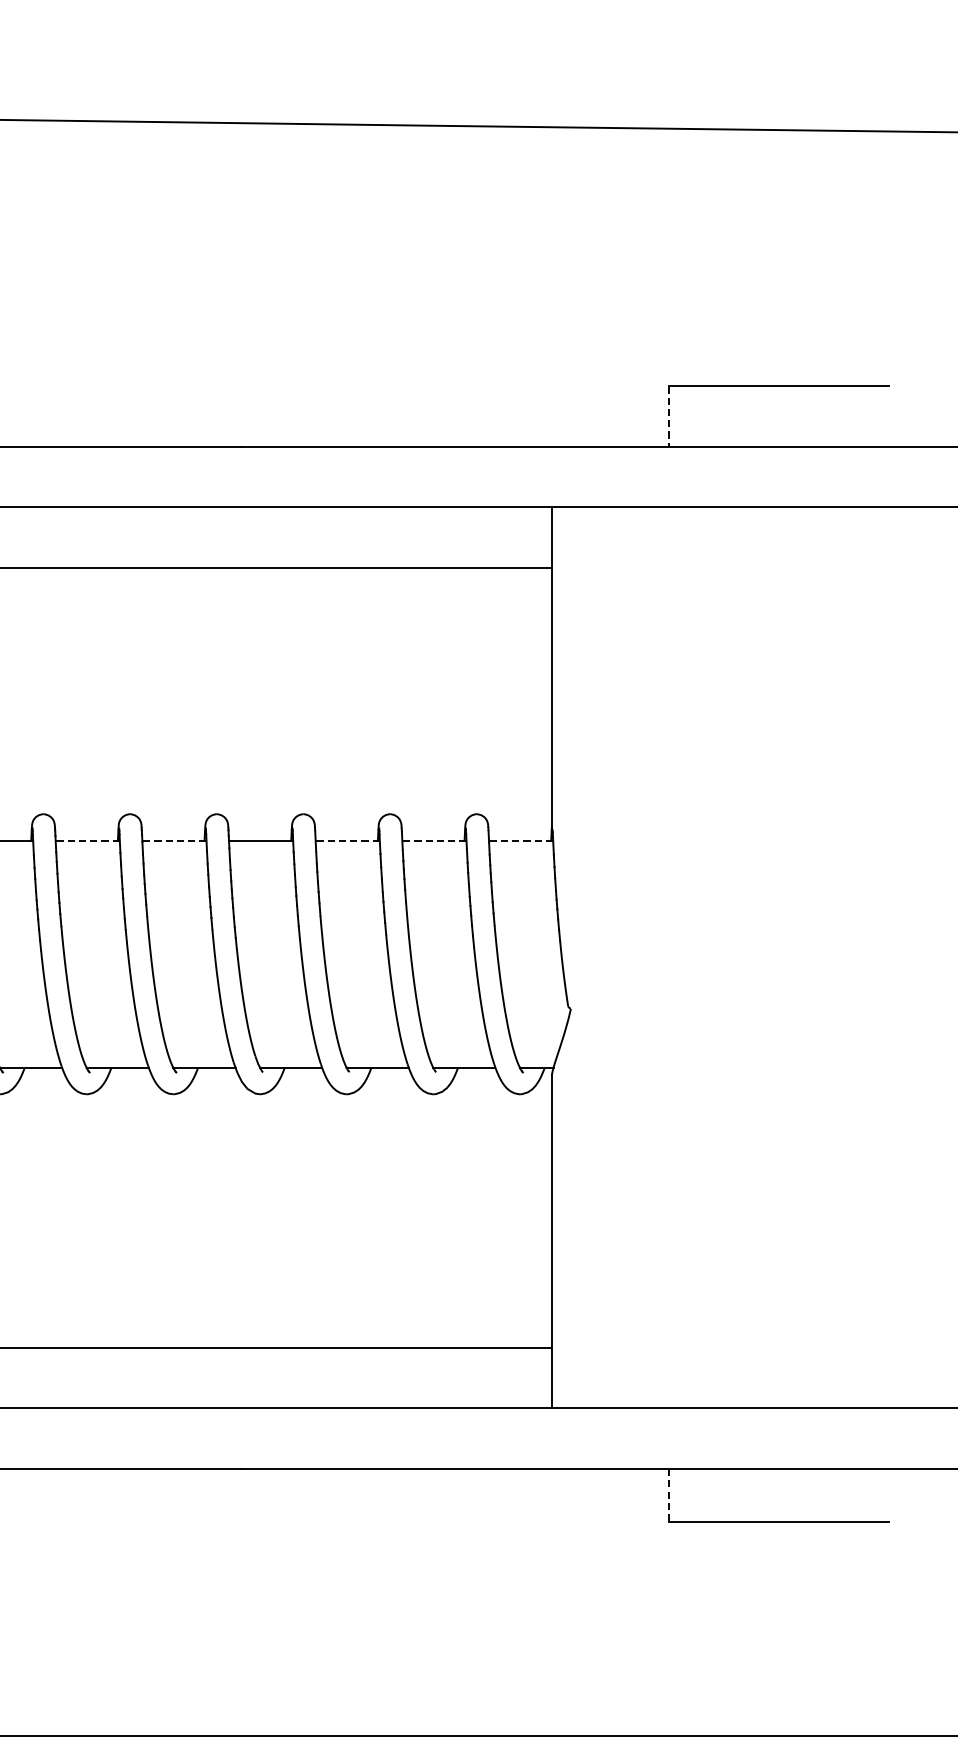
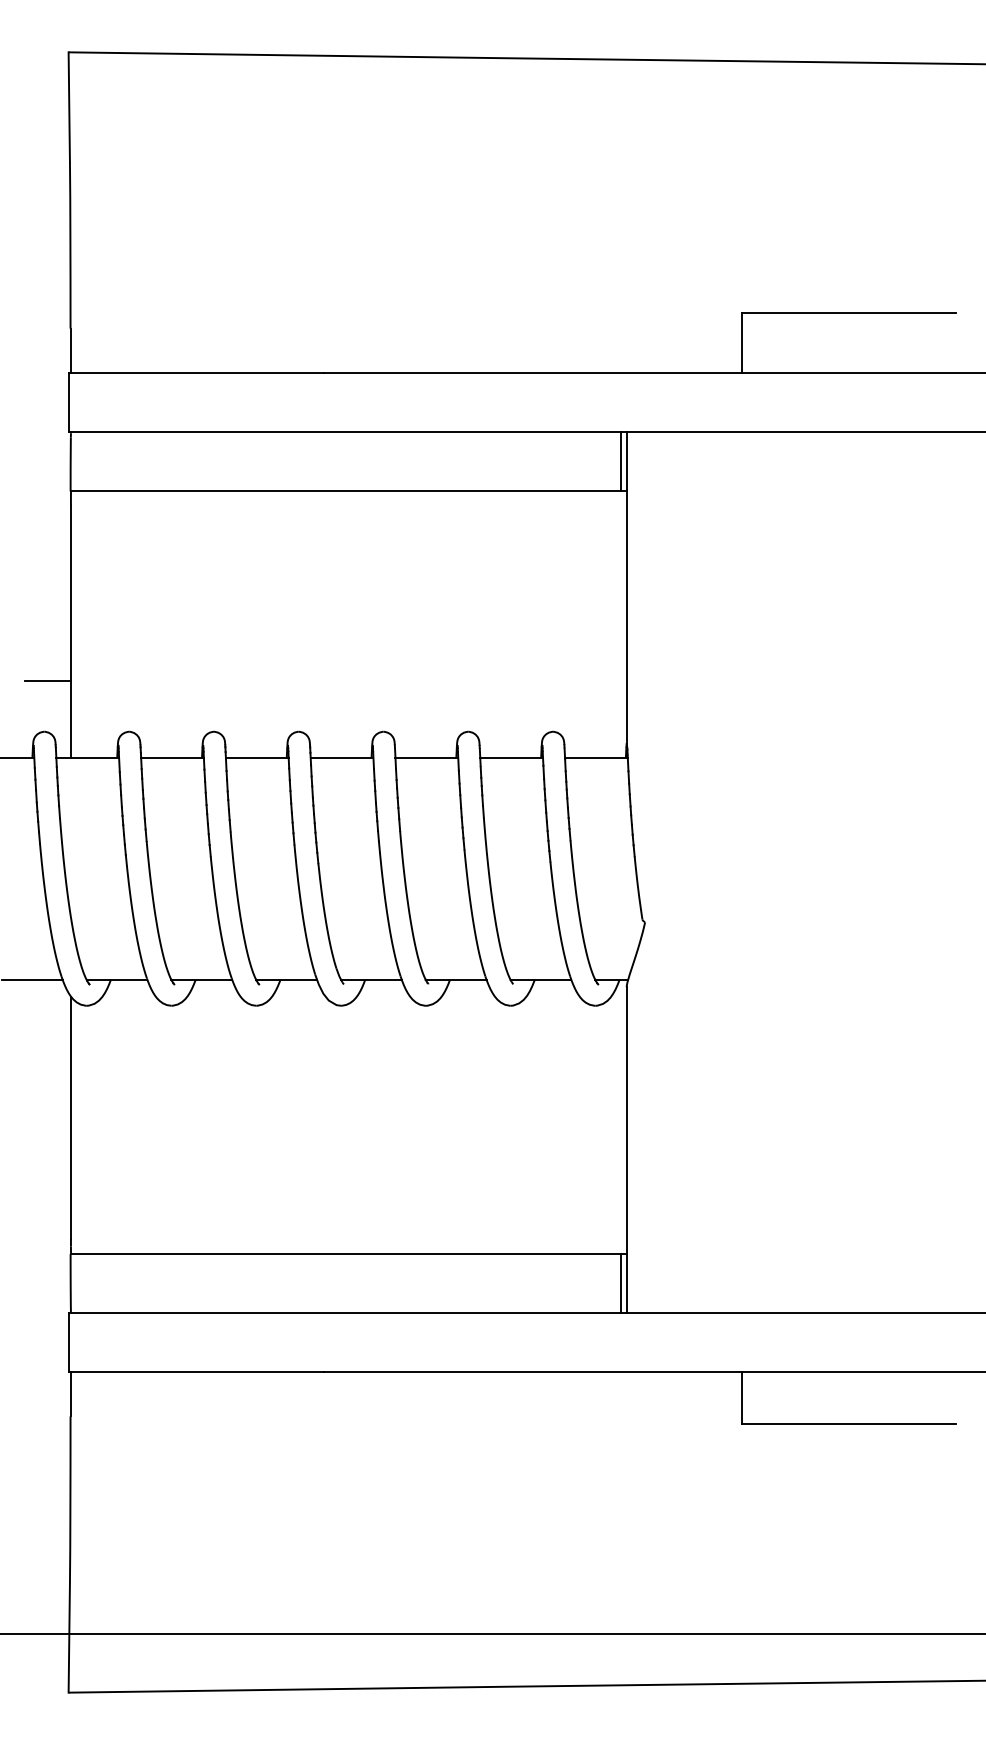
line: (669, 416) -> (741, 342), dashed -> solid
line: (546, 537) -> (621, 461), added
line: (87, 840) -> (172, 757), dashed -> solid
line: (173, 840) -> (256, 757), dashed -> solid
line: (347, 840) -> (426, 757), dashed -> solid
line: (434, 840) -> (511, 757), dashed -> solid
line: (520, 840) -> (595, 757), dashed -> solid
line: (546, 1378) -> (621, 1283), added
line: (669, 1495) -> (741, 1398), dashed -> solid

